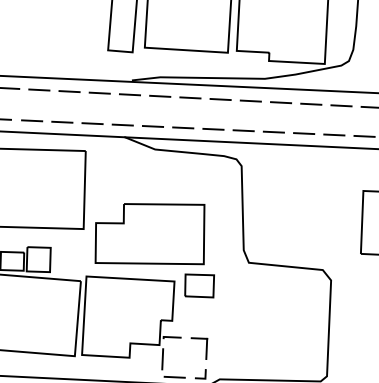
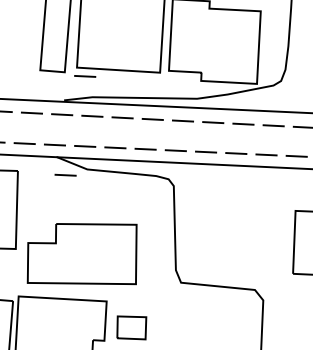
line: (152, 56) -> (84, 76), added
line: (133, 155) -> (65, 175), added
part: (199, 285) -> (131, 327), moved

